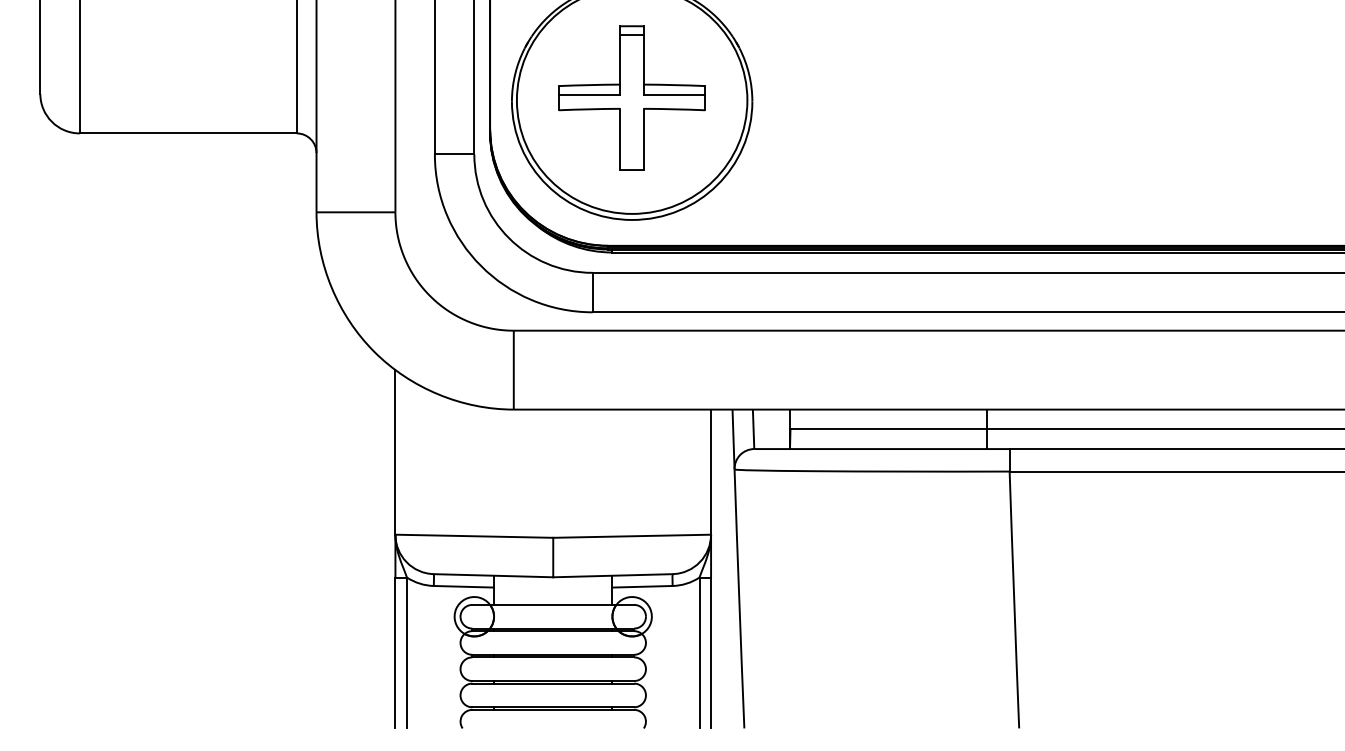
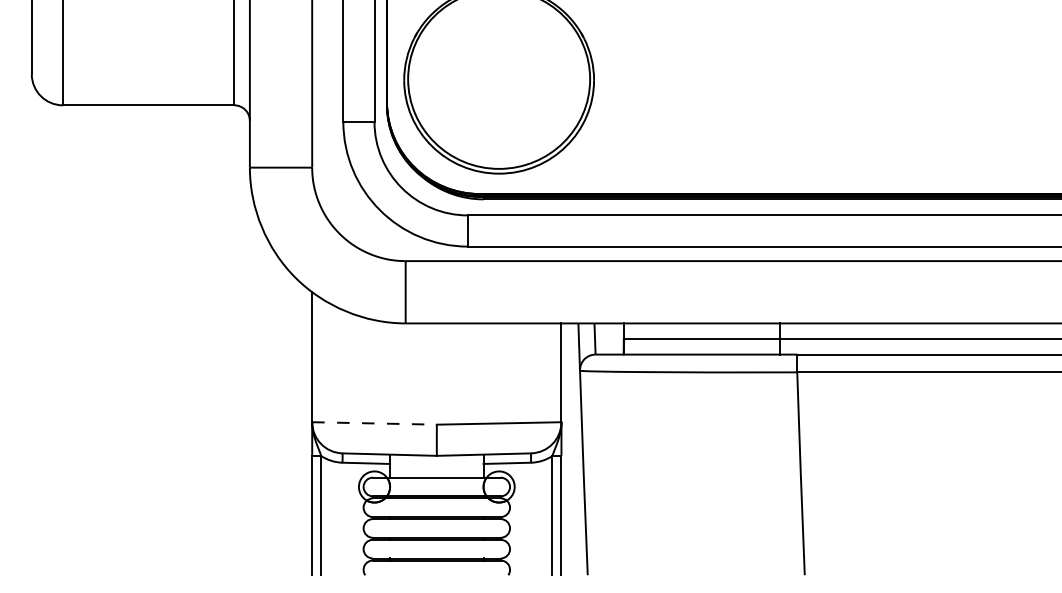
part: (631, 97) -> (498, 76), removed
line: (474, 536) -> (374, 423), solid -> dashed

